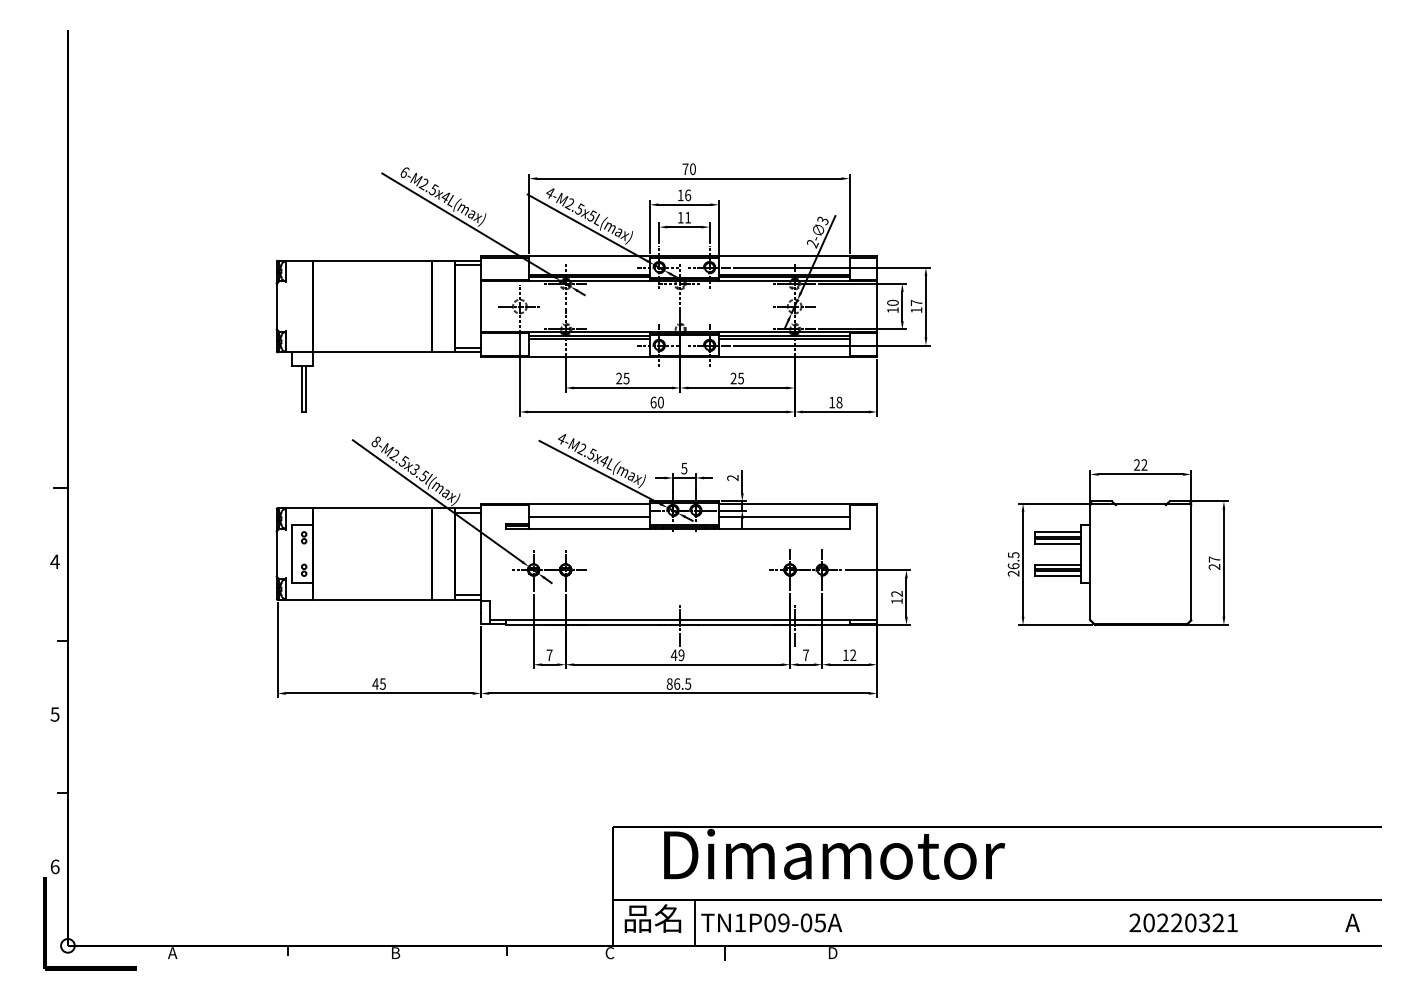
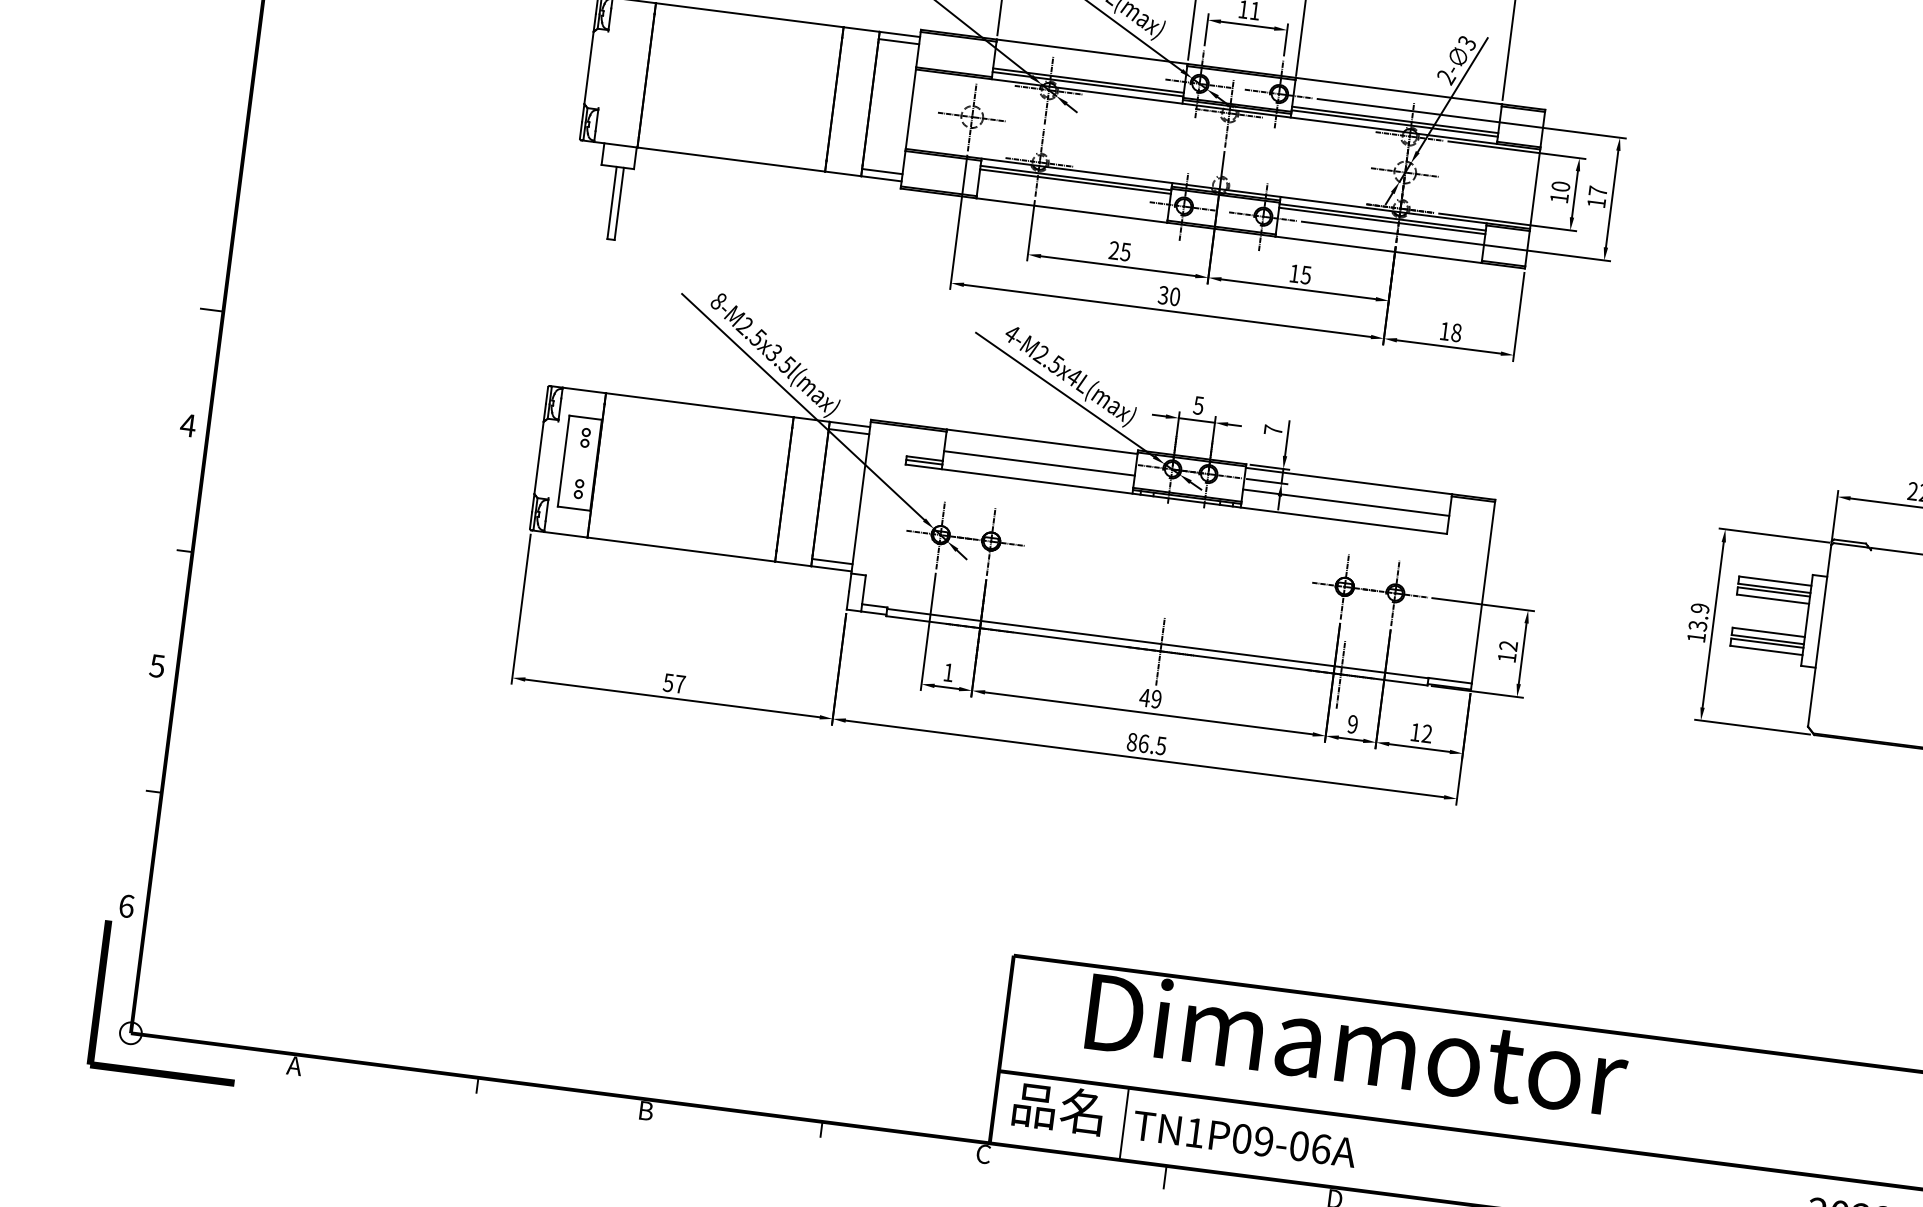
text: (733, 378) -> (1294, 273), 25 -> 15
text: (653, 402) -> (1163, 295), 60 -> 30
text: (732, 477) -> (1272, 429), 2 -> 7
text: (1013, 564) -> (1698, 623), 26.5 -> 13.9
text: (549, 654) -> (948, 671), 7 -> 1
text: (806, 655) -> (1353, 724), 7 -> 9
text: (378, 683) -> (673, 682), 45 -> 57
text: (820, 922) -> (1321, 1148), TN1P09-05A -> TN1P09-06A

